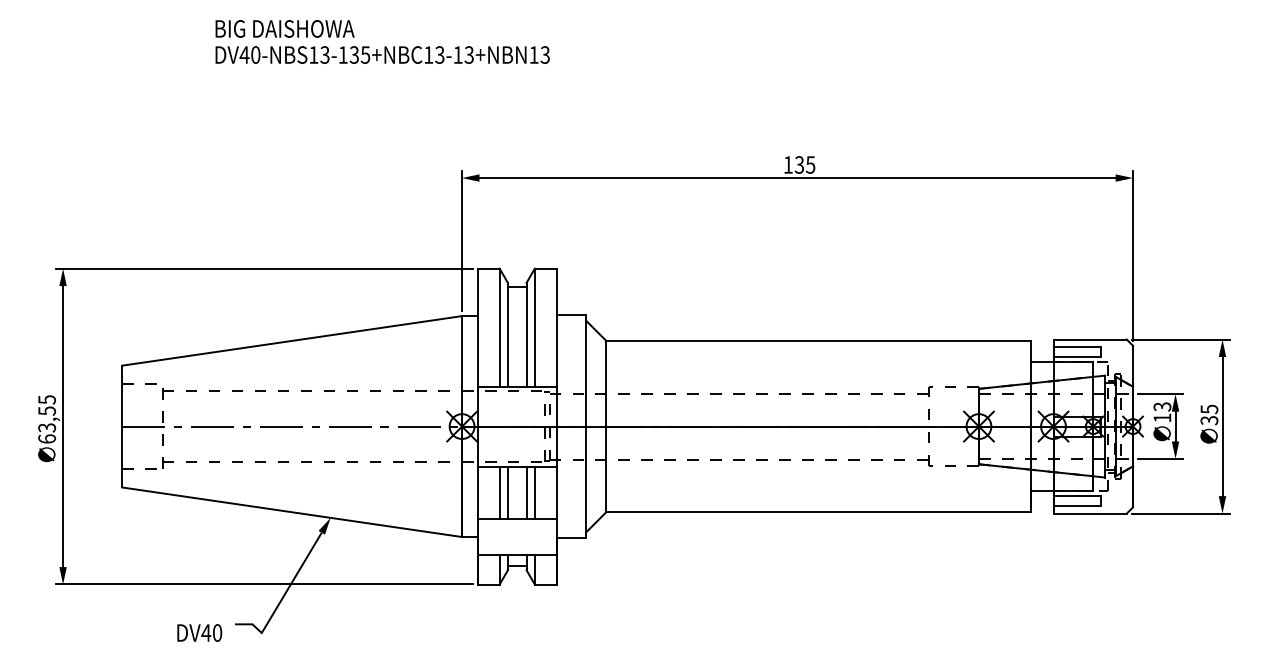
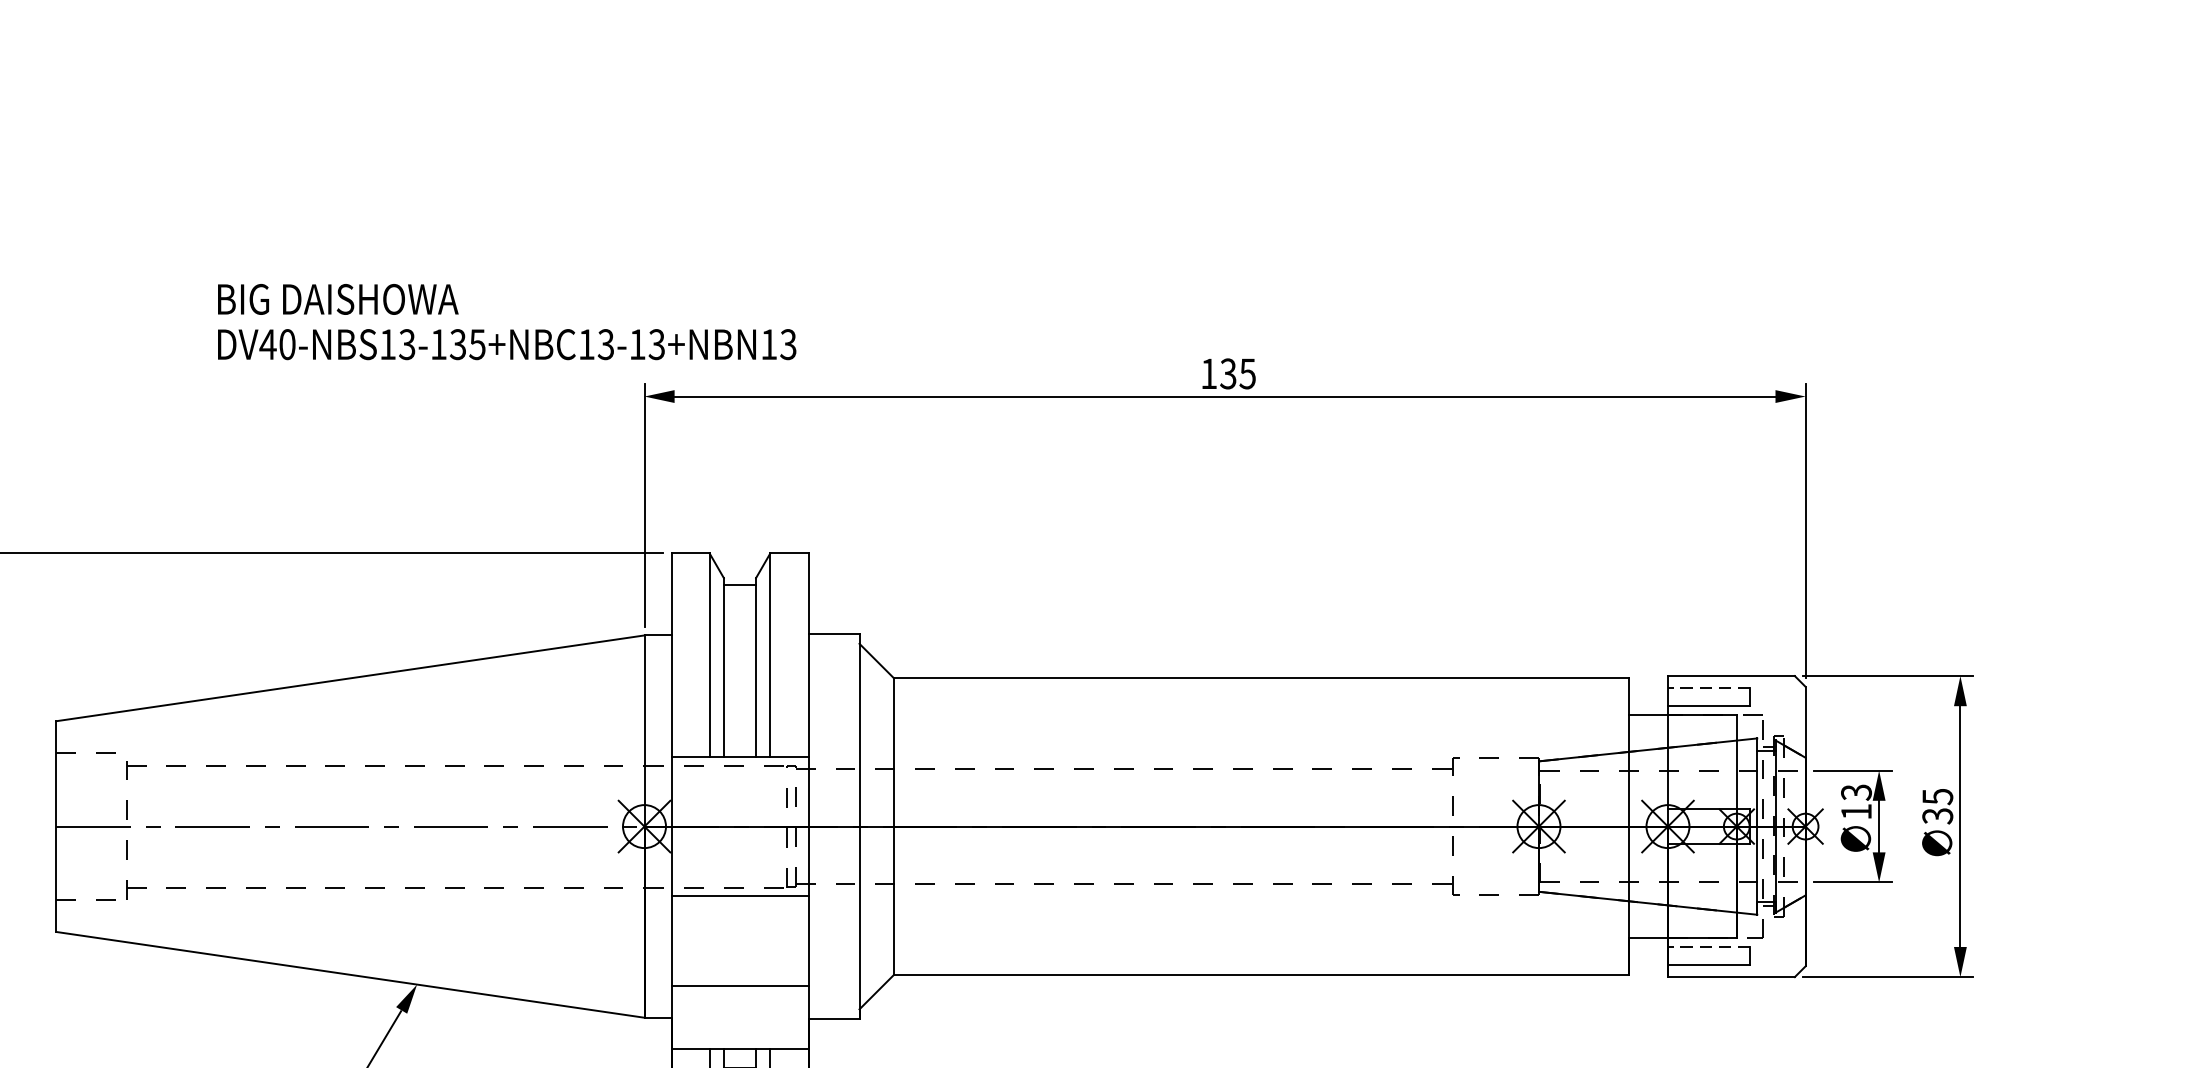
text: (382, 41) -> (506, 321), moved
line: (1077, 346) -> (1709, 688), solid -> dashed
line: (499, 492) -> (709, 940), removed
line: (507, 492) -> (723, 940), removed
line: (526, 492) -> (755, 940), removed
line: (534, 492) -> (769, 940), removed
line: (1077, 496) -> (1709, 947), solid -> dashed

